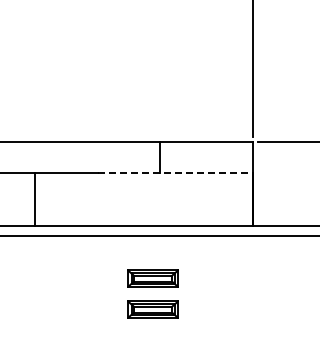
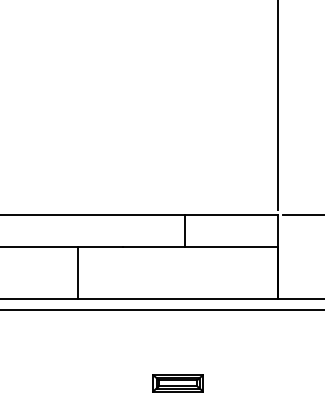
line: (176, 172) -> (201, 246), dashed -> solid
line: (35, 198) -> (78, 272), moved
part: (152, 278) -> (177, 352), removed

